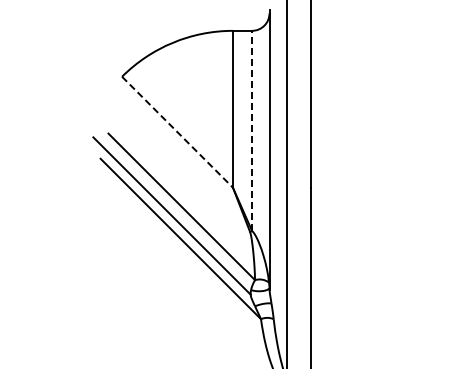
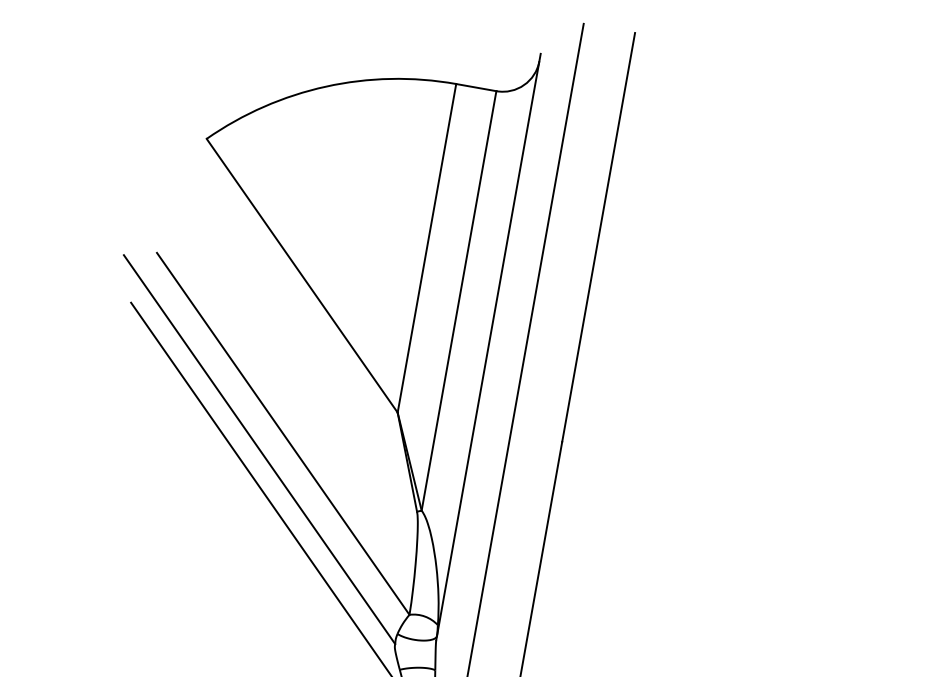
line: (252, 130) -> (460, 300), dashed -> solid
line: (177, 132) -> (302, 276), dashed -> solid

